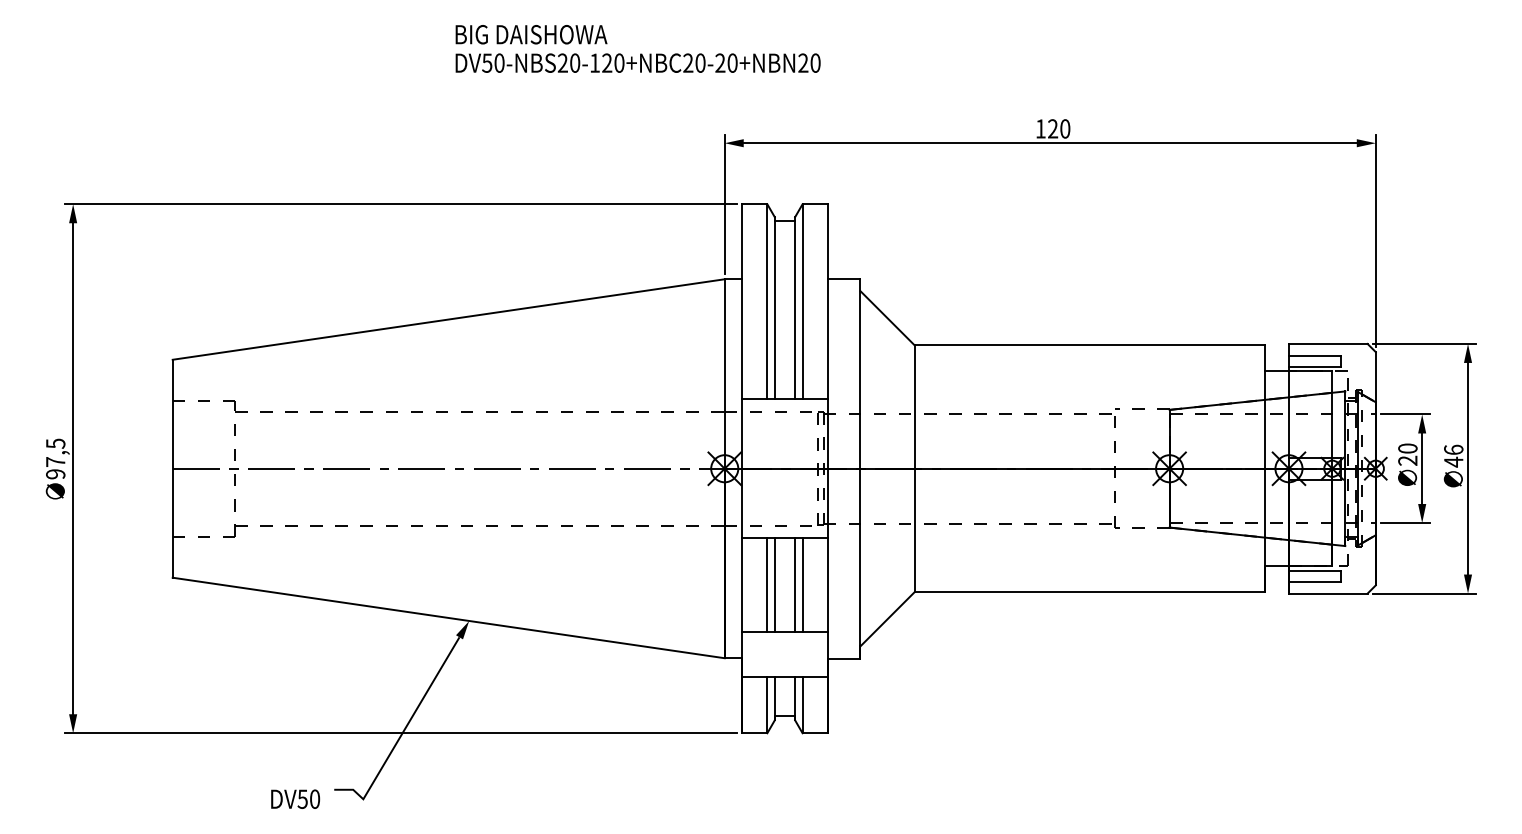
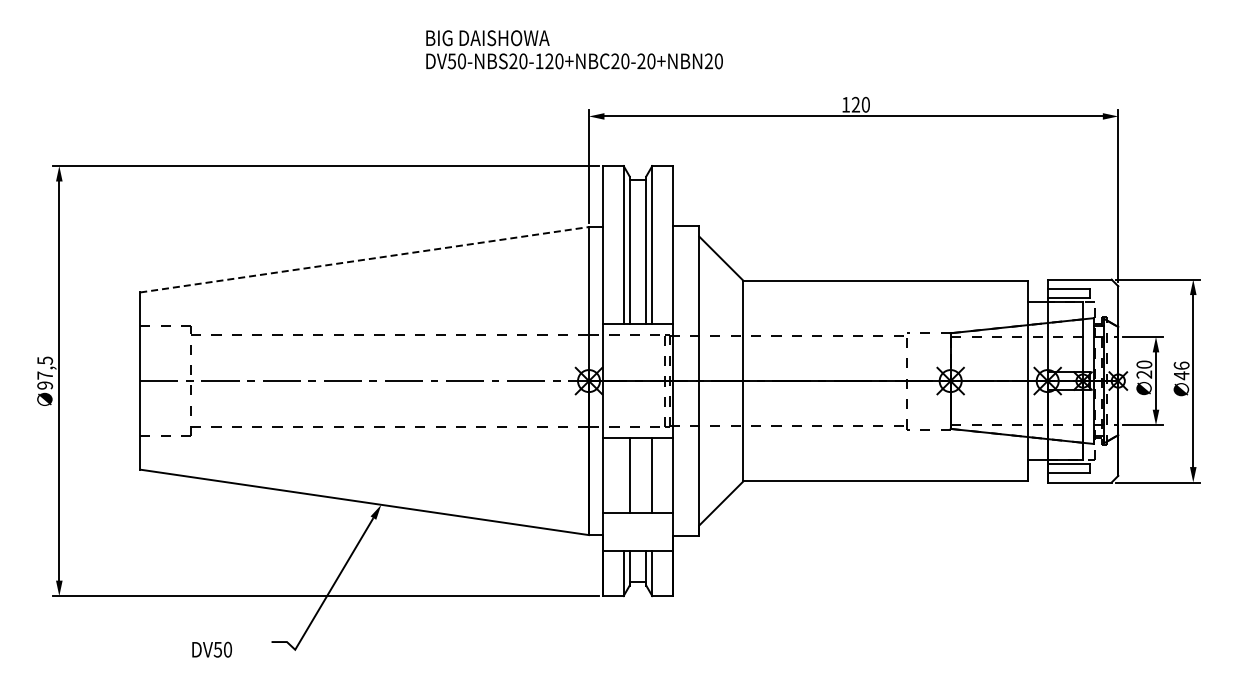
text: (637, 48) -> (574, 49), moved
line: (448, 319) -> (364, 259), solid -> dashed
line: (767, 584) -> (623, 475), removed
line: (795, 584) -> (646, 475), removed
text: (294, 798) -> (211, 649), moved

